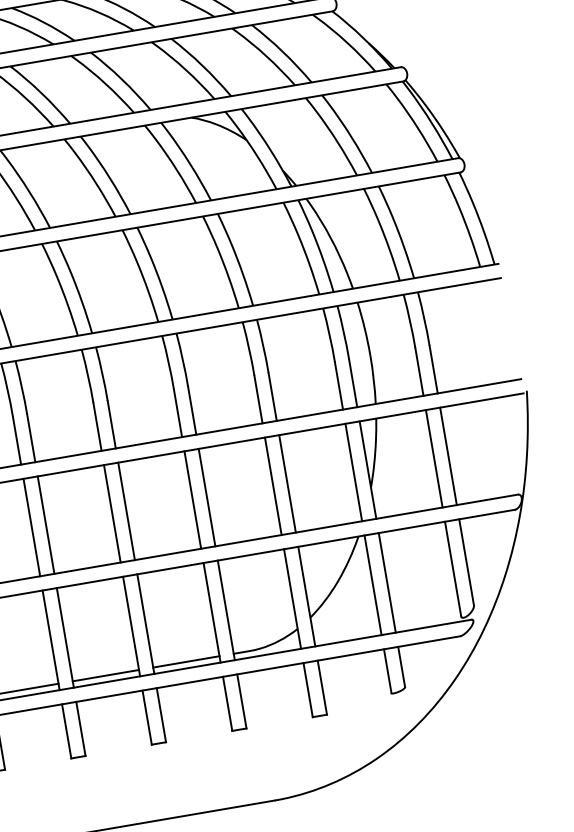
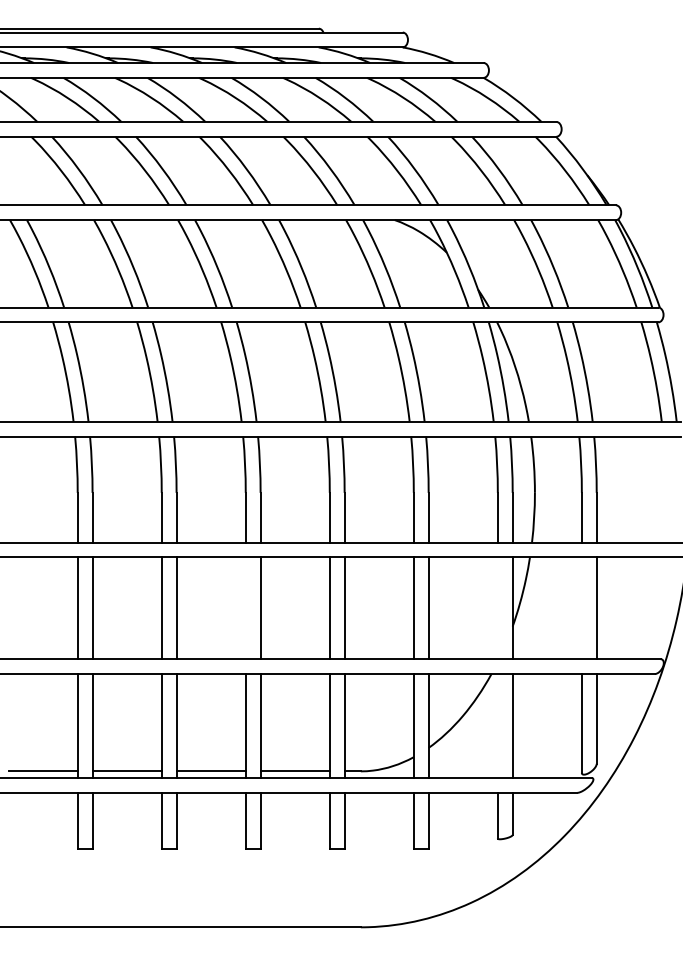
line: (433, 459) -> (581, 608), removed
line: (353, 472) -> (497, 608), removed
line: (112, 514) -> (245, 608), removed
line: (372, 585) -> (497, 726), removed

